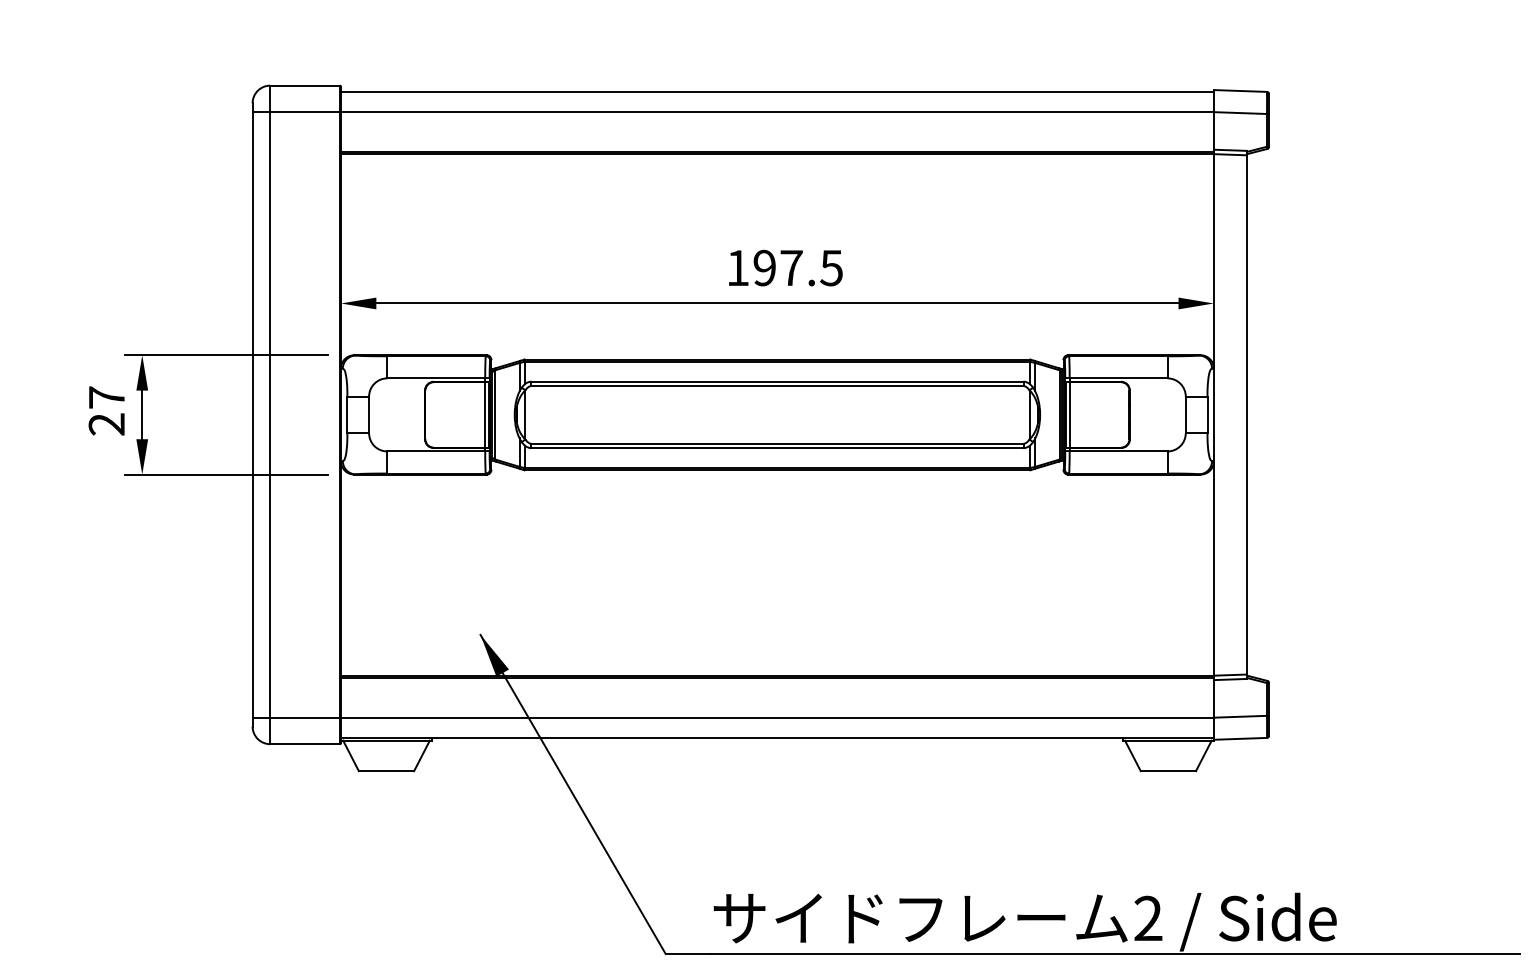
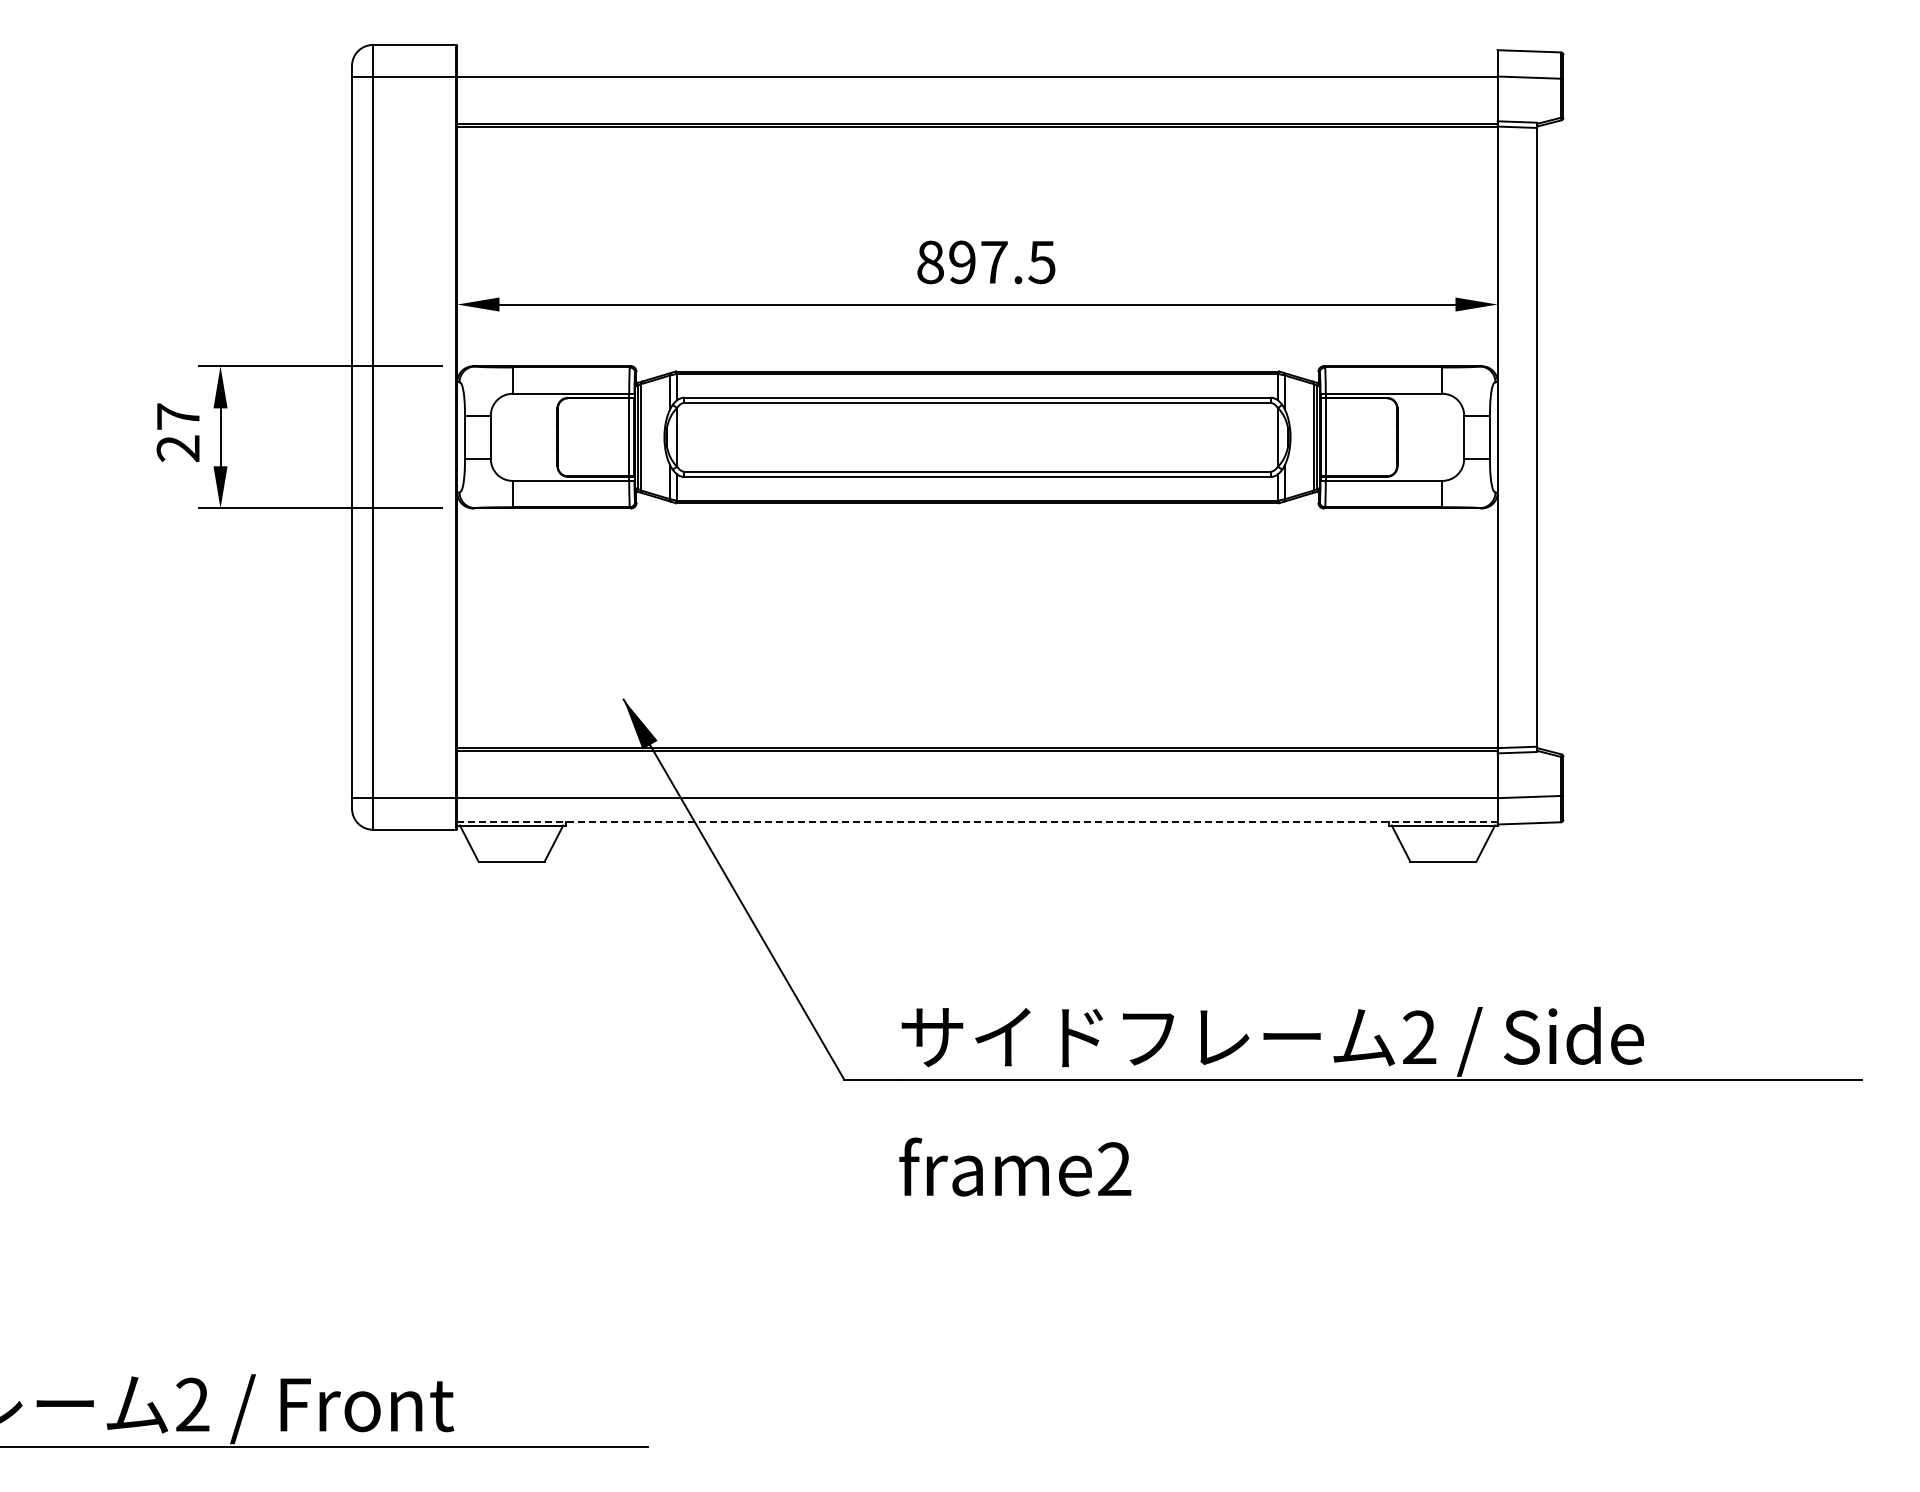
line: (777, 91) -> (977, 52), removed
text: (738, 268) -> (930, 262), 197.5 -> 897.5
line: (778, 737) -> (978, 821), solid -> dashed

